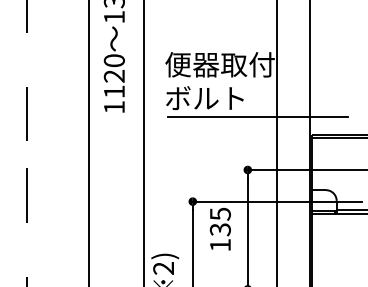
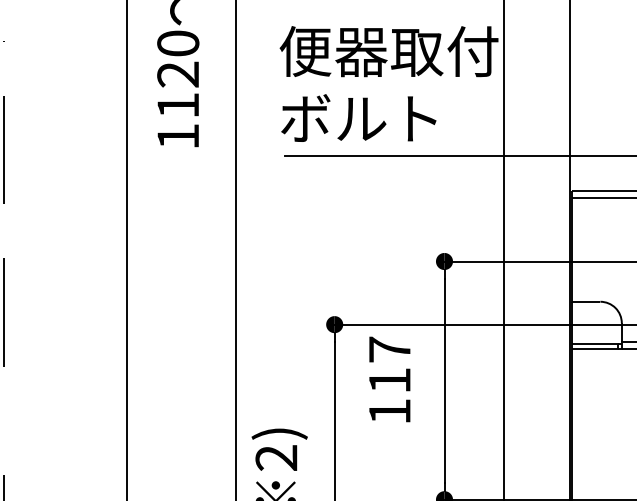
text: (219, 221) -> (387, 364), 135 -> 117

